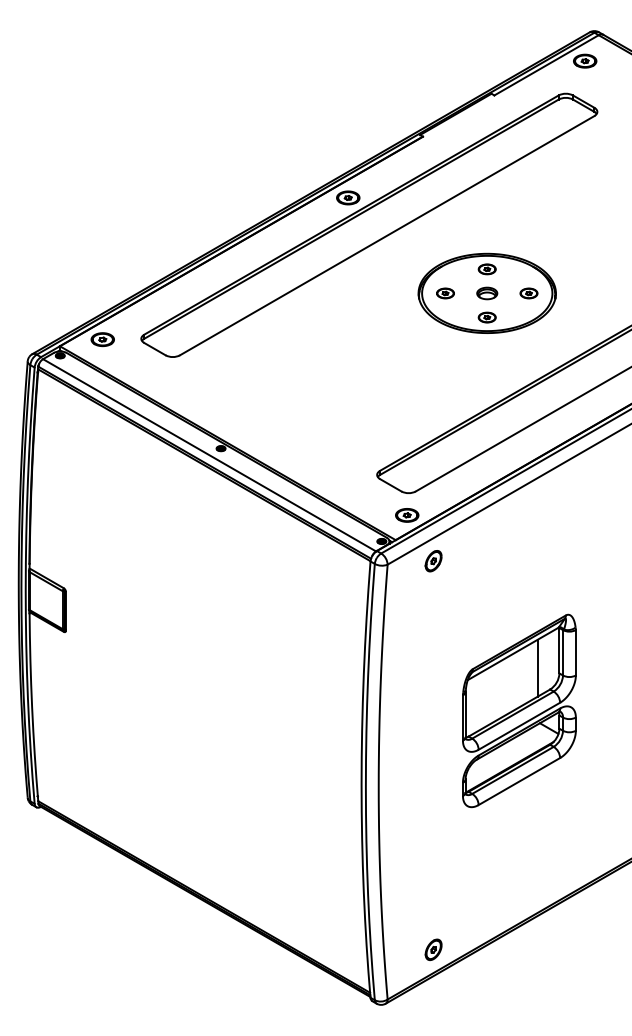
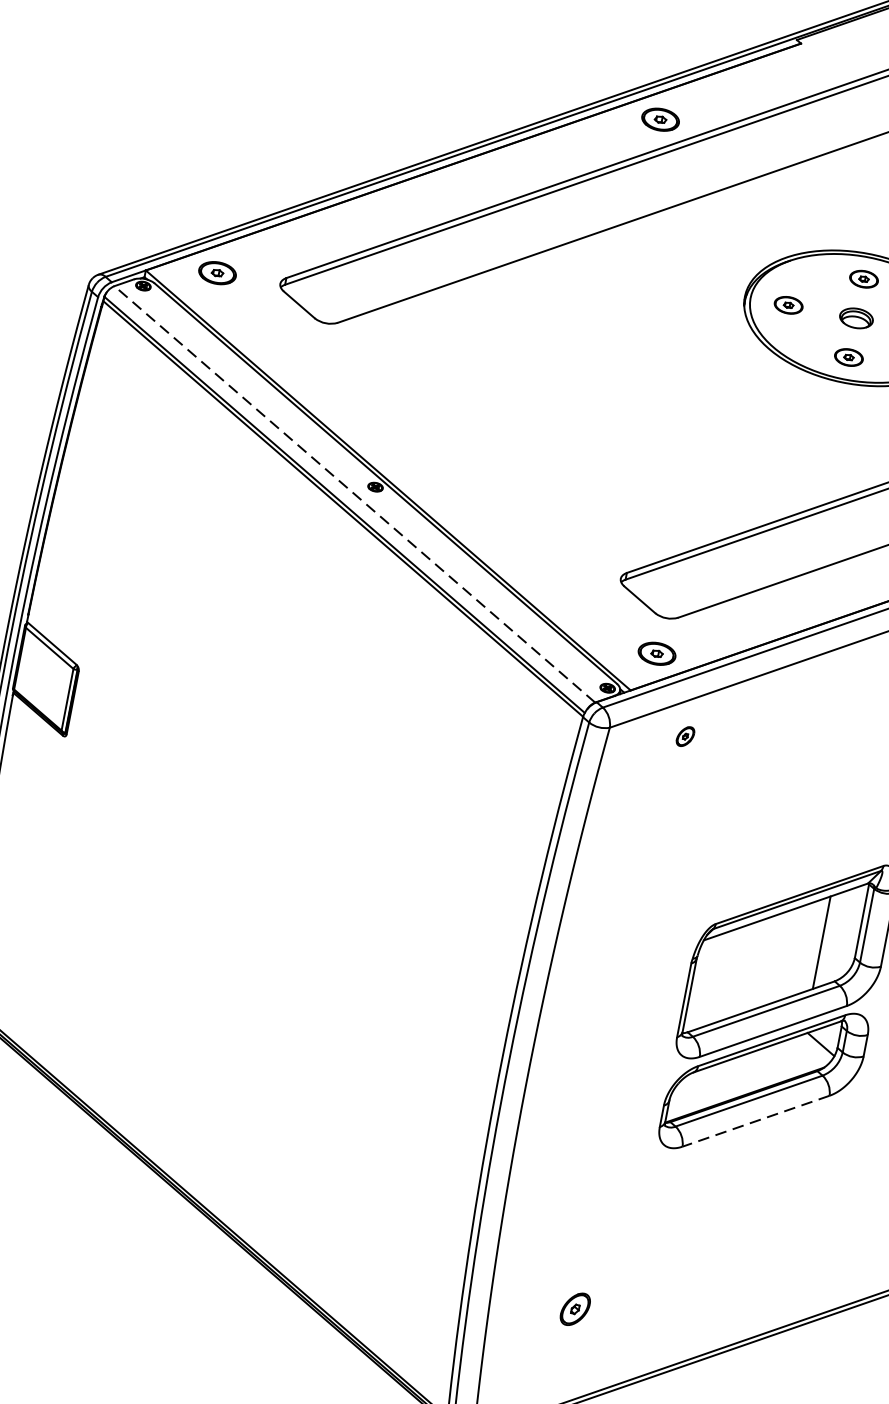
line: (209, 455) -> (354, 494), solid -> dashed
part: (433, 561) -> (685, 736), size x0.6
line: (518, 781) -> (754, 1120), solid -> dashed
part: (433, 949) -> (575, 1308), moved

